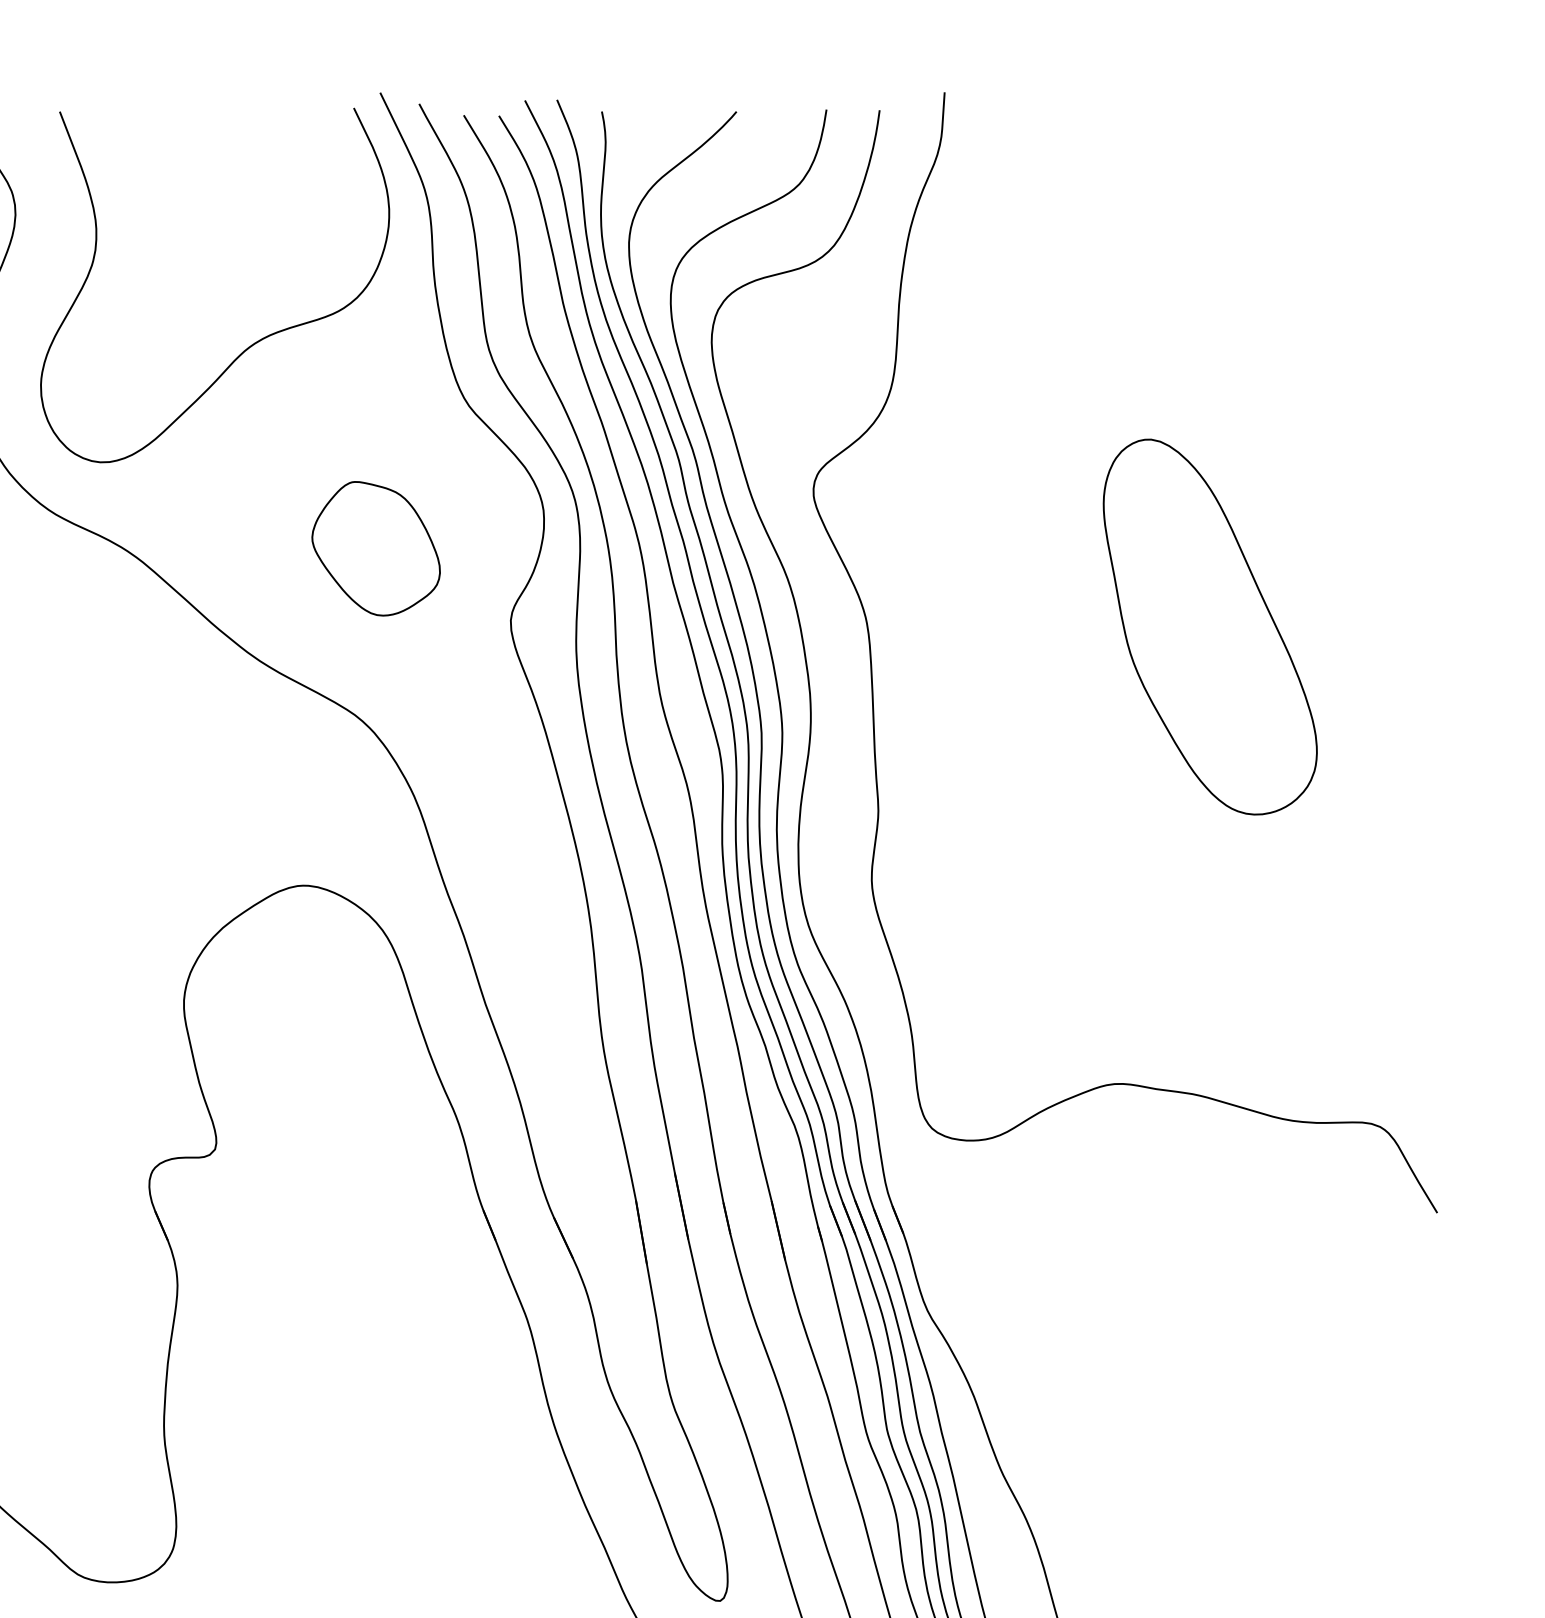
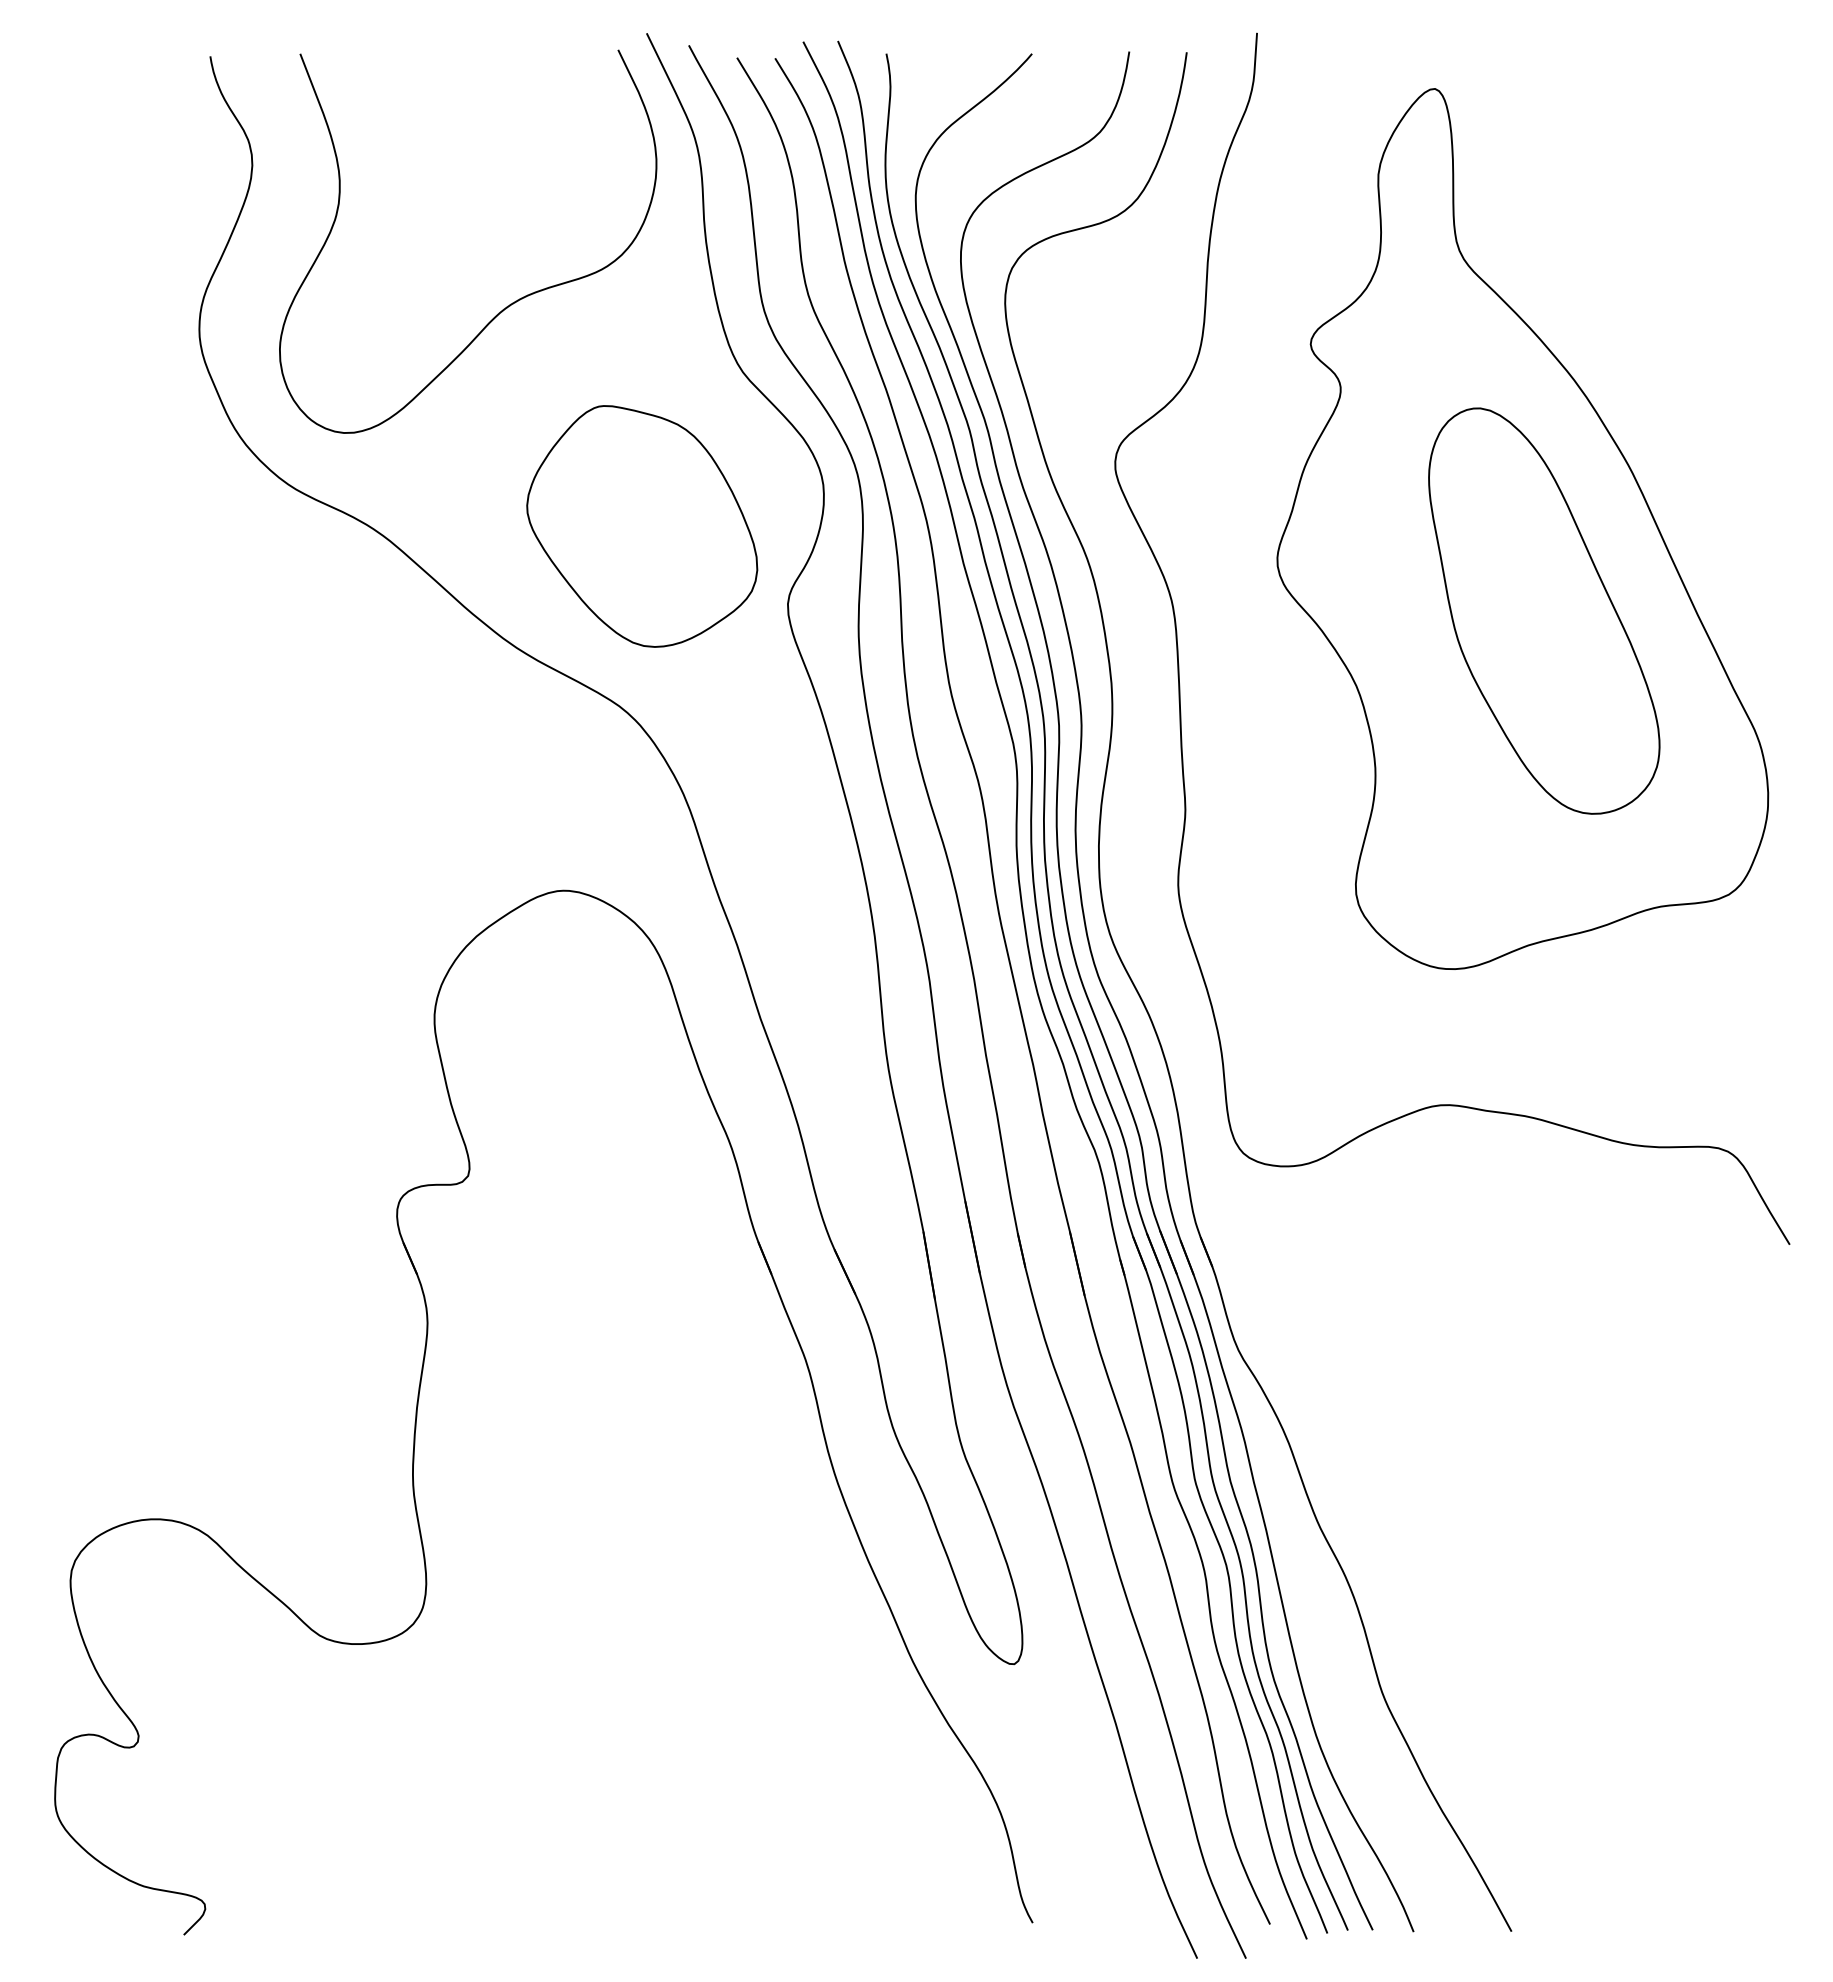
part: (376, 548) -> (642, 526), size x1.67
part: (1190, 550) -> (1522, 528), added

